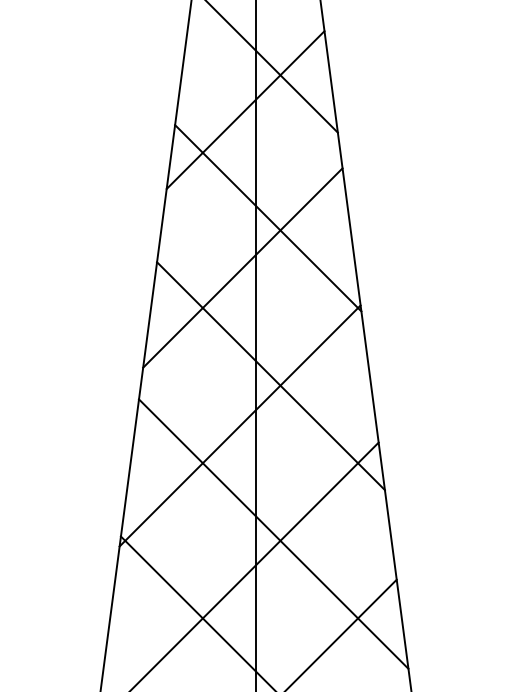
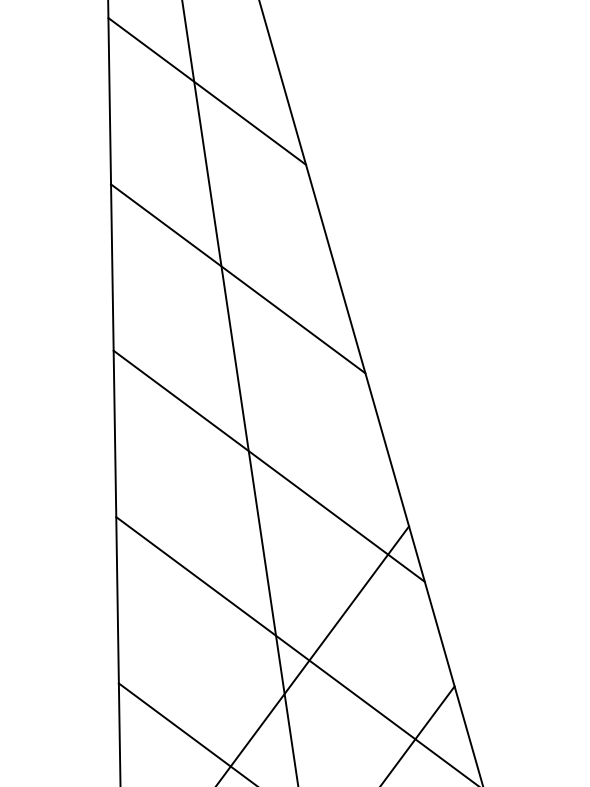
line: (245, 110) -> (192, 154), removed
line: (242, 267) -> (216, 342), removed
line: (239, 425) -> (240, 530), removed

